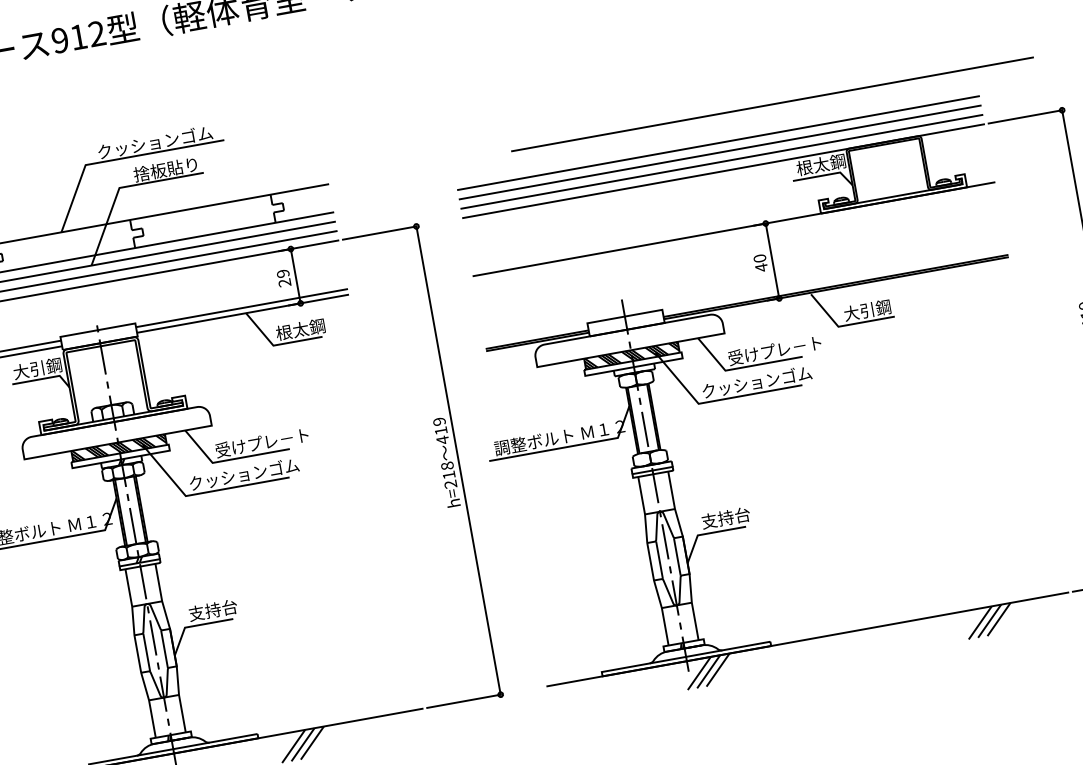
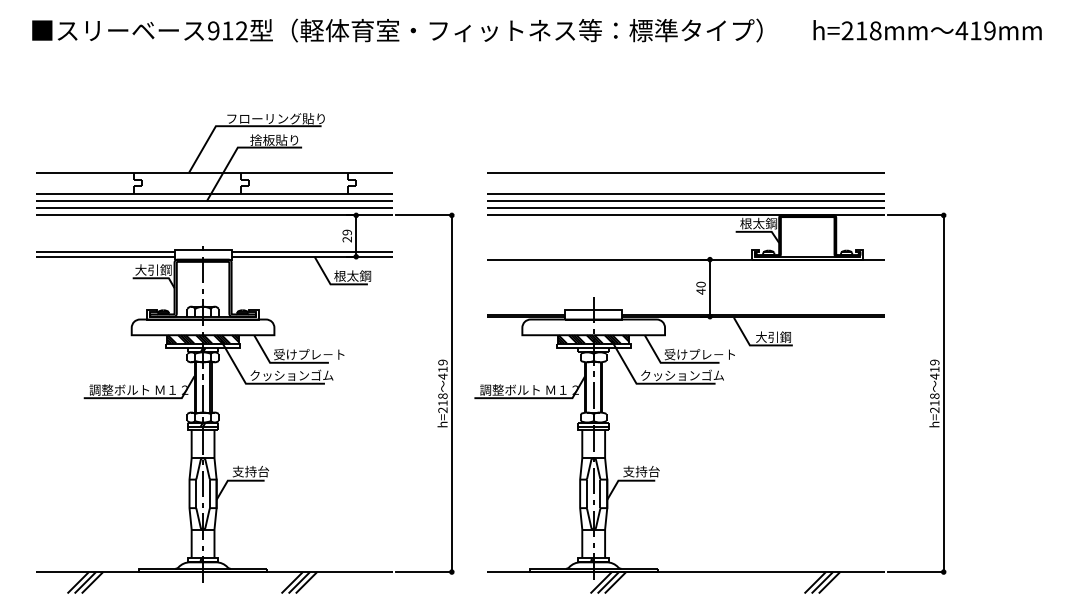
line: (772, 104) -> (685, 172), moved
text: (162, 140) -> (275, 118), クッションゴム -> フローリング貼り

